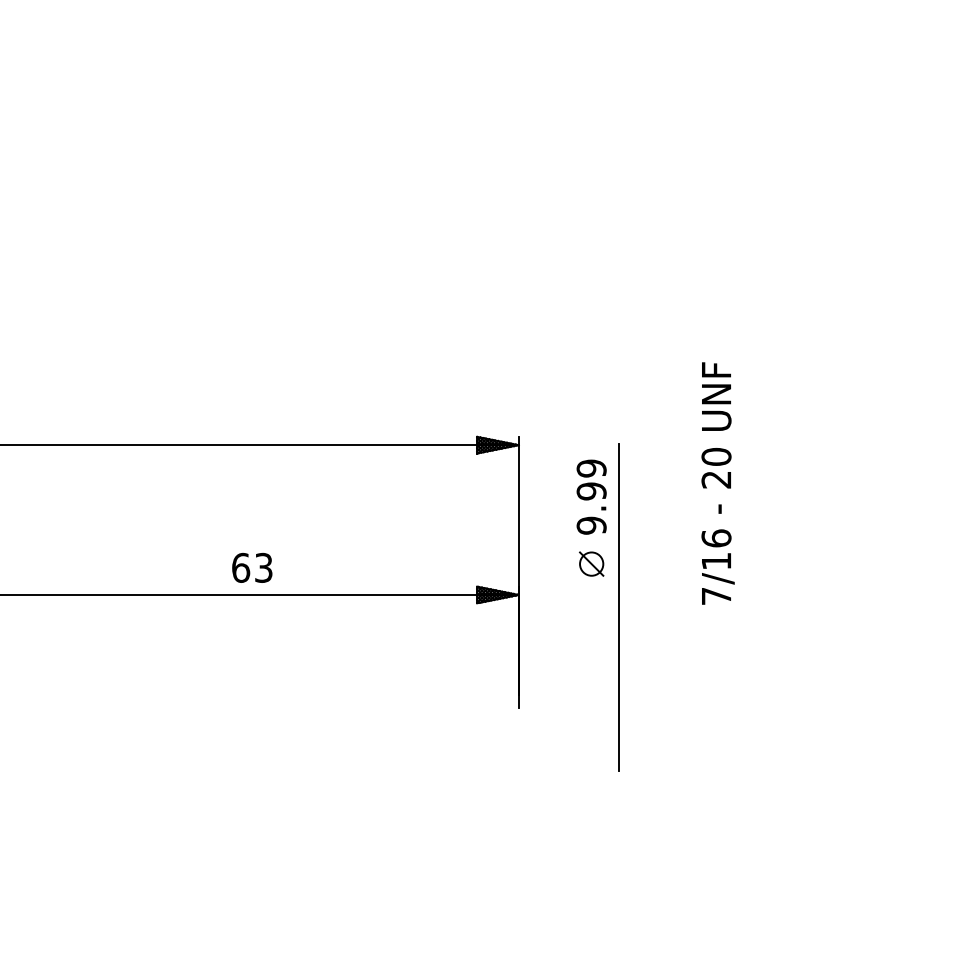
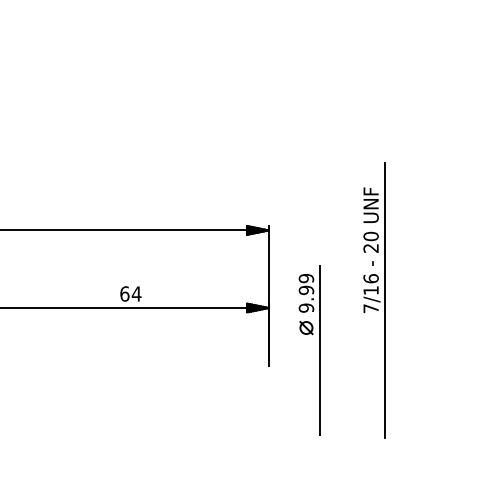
text: (263, 566) -> (136, 293), 63 -> 64
line: (744, 578) -> (385, 299), added
part: (616, 607) -> (319, 350), moved

